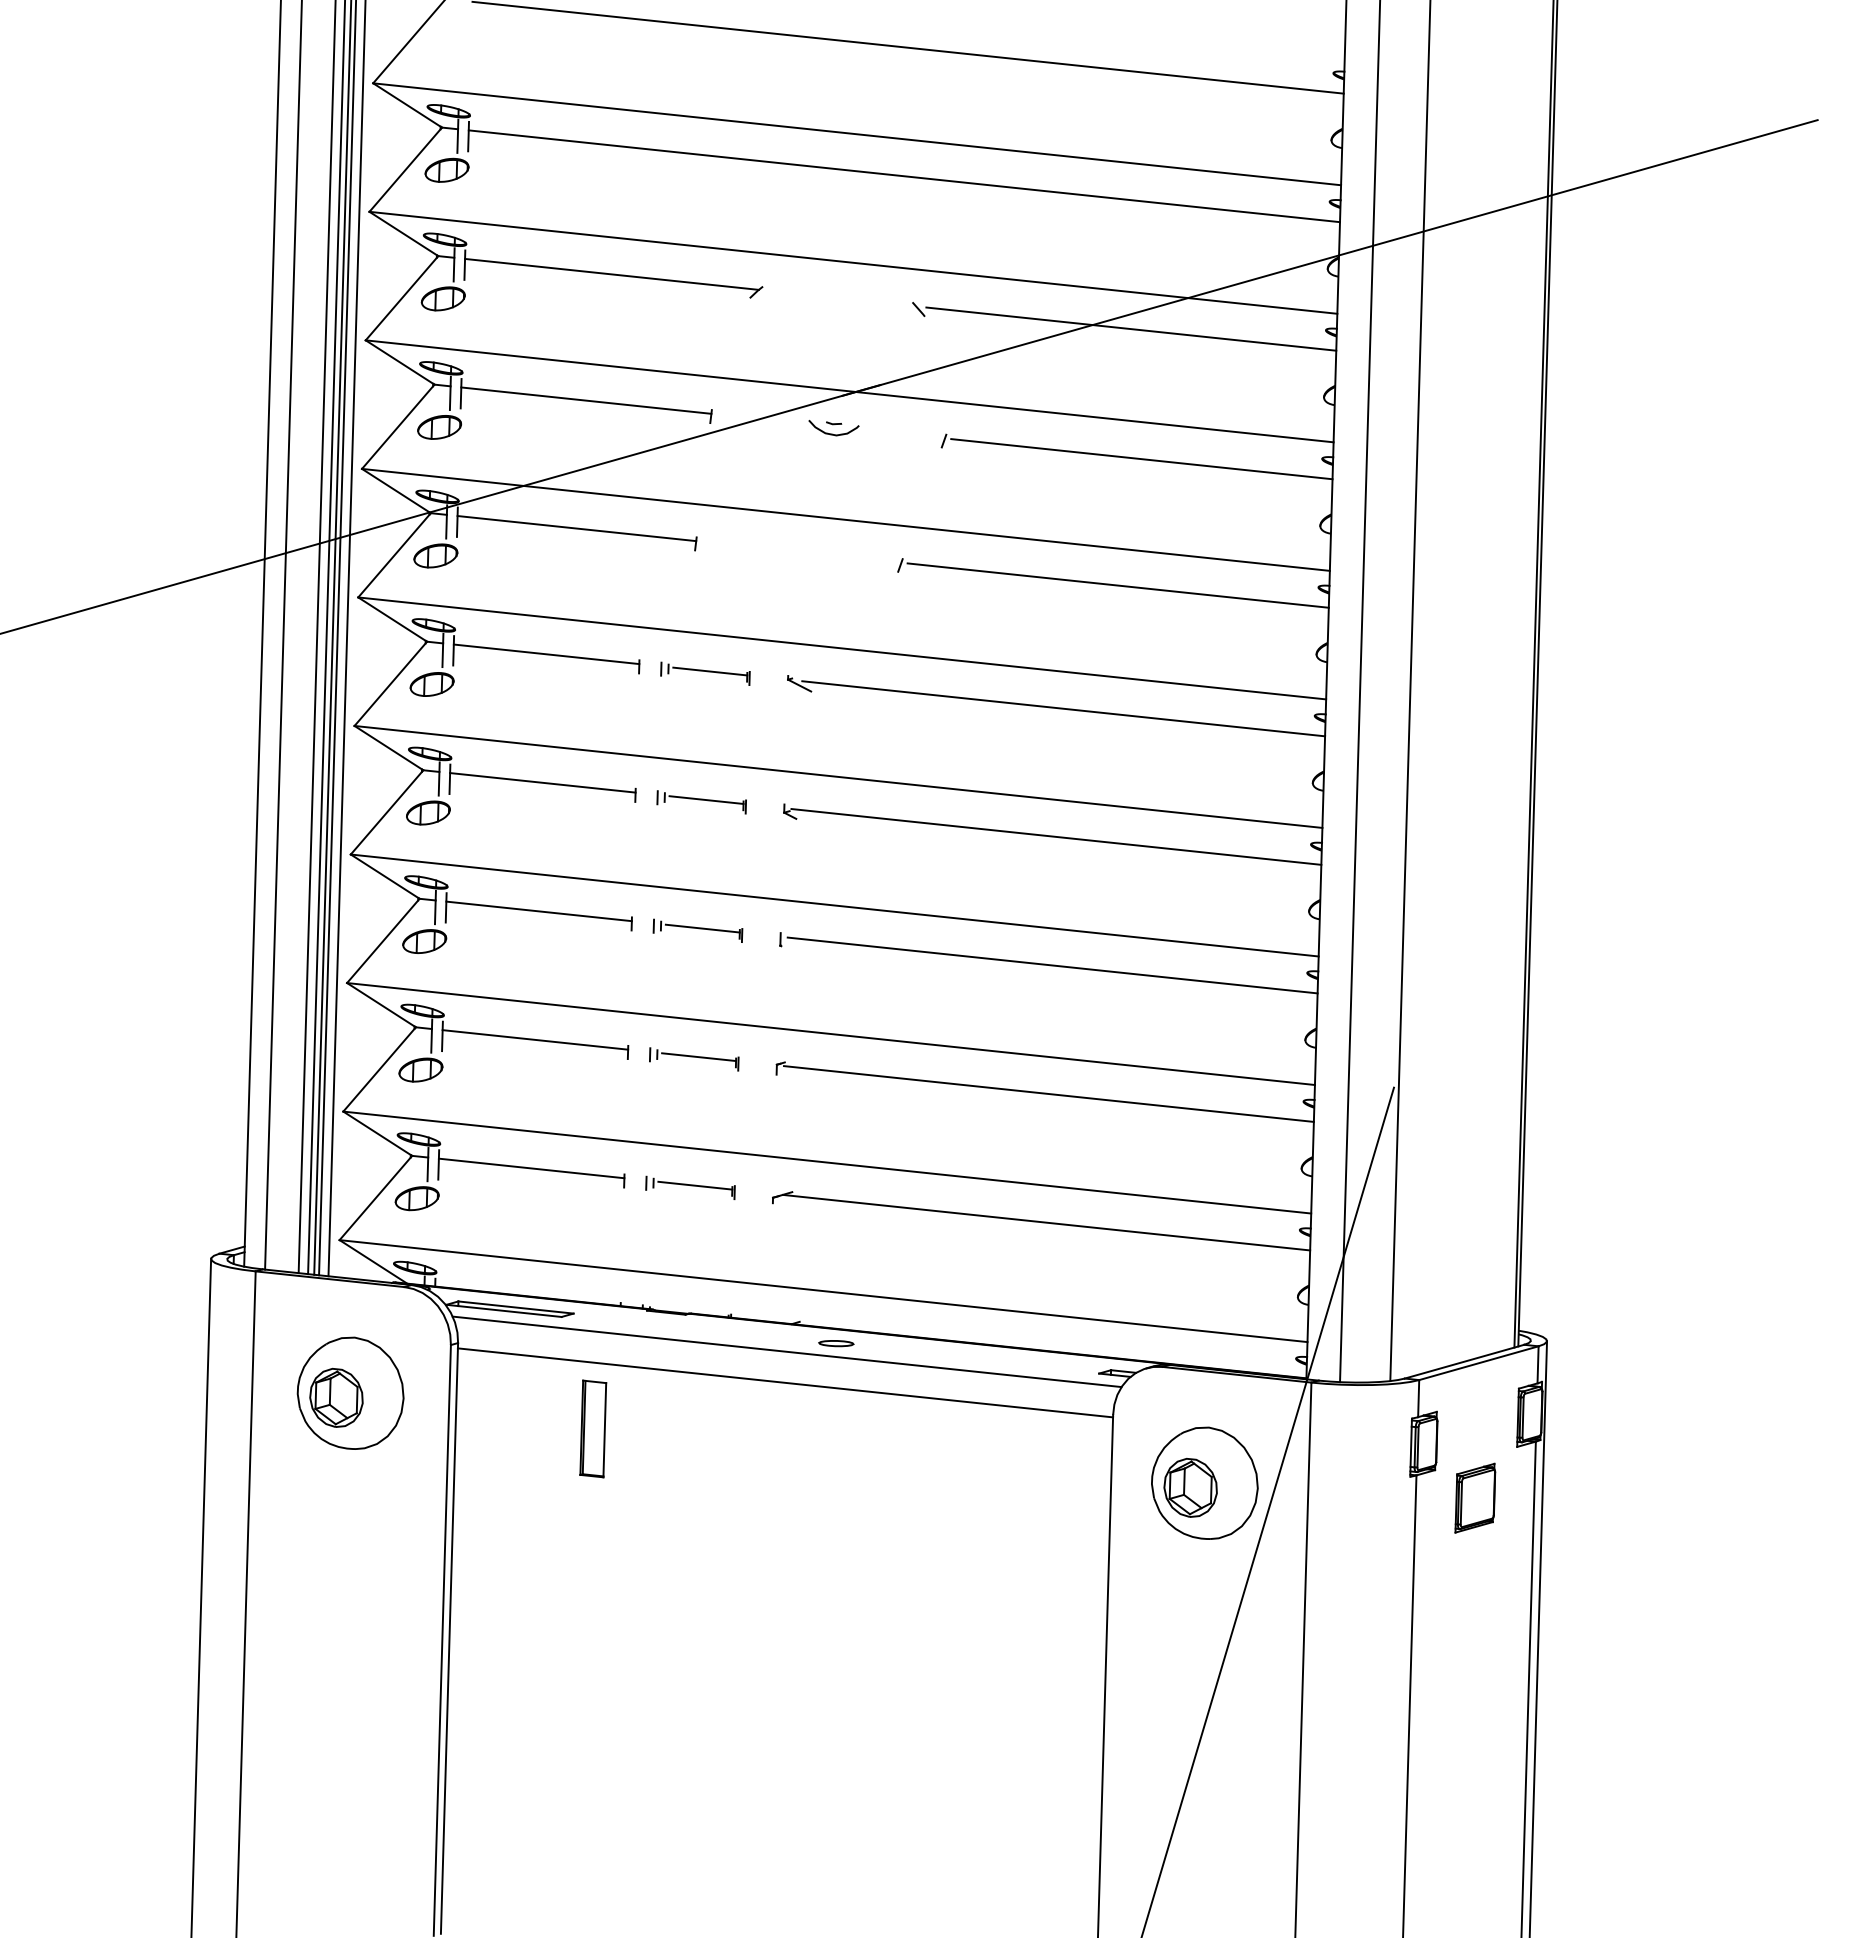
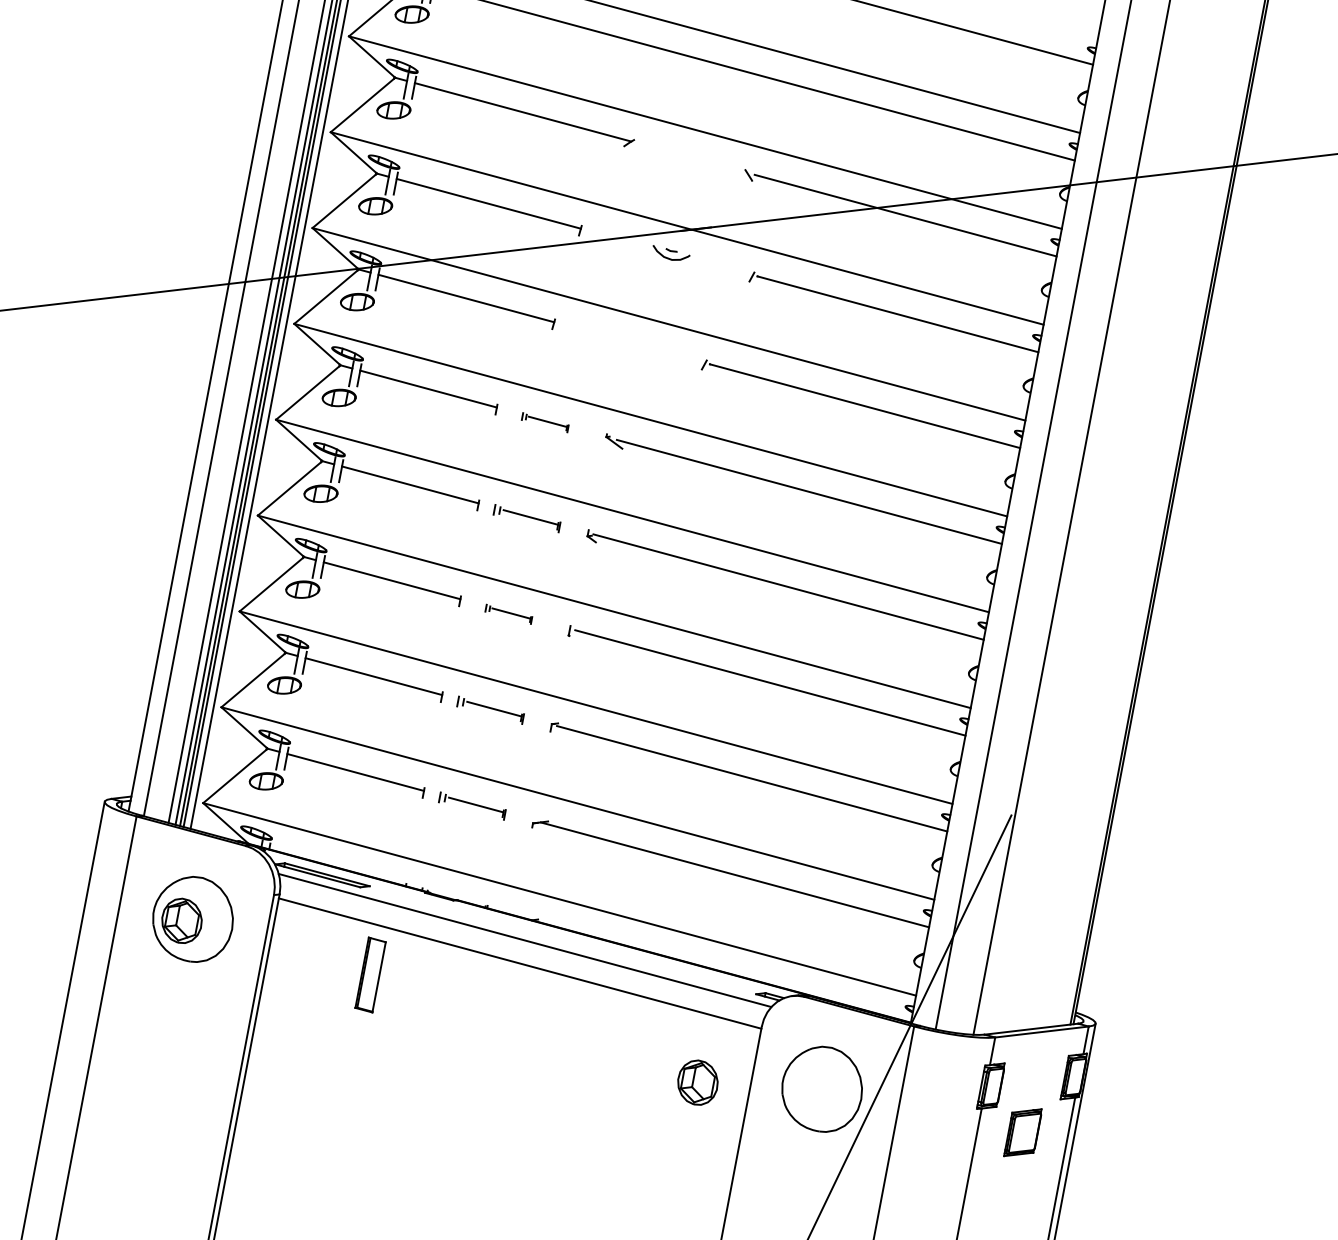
part: (705, 673) -> (545, 422), size x0.7
part: (697, 930) -> (508, 614), size x0.7
part: (836, 1343) -> (563, 940), removed
part: (1190, 1487) -> (697, 1082), moved

